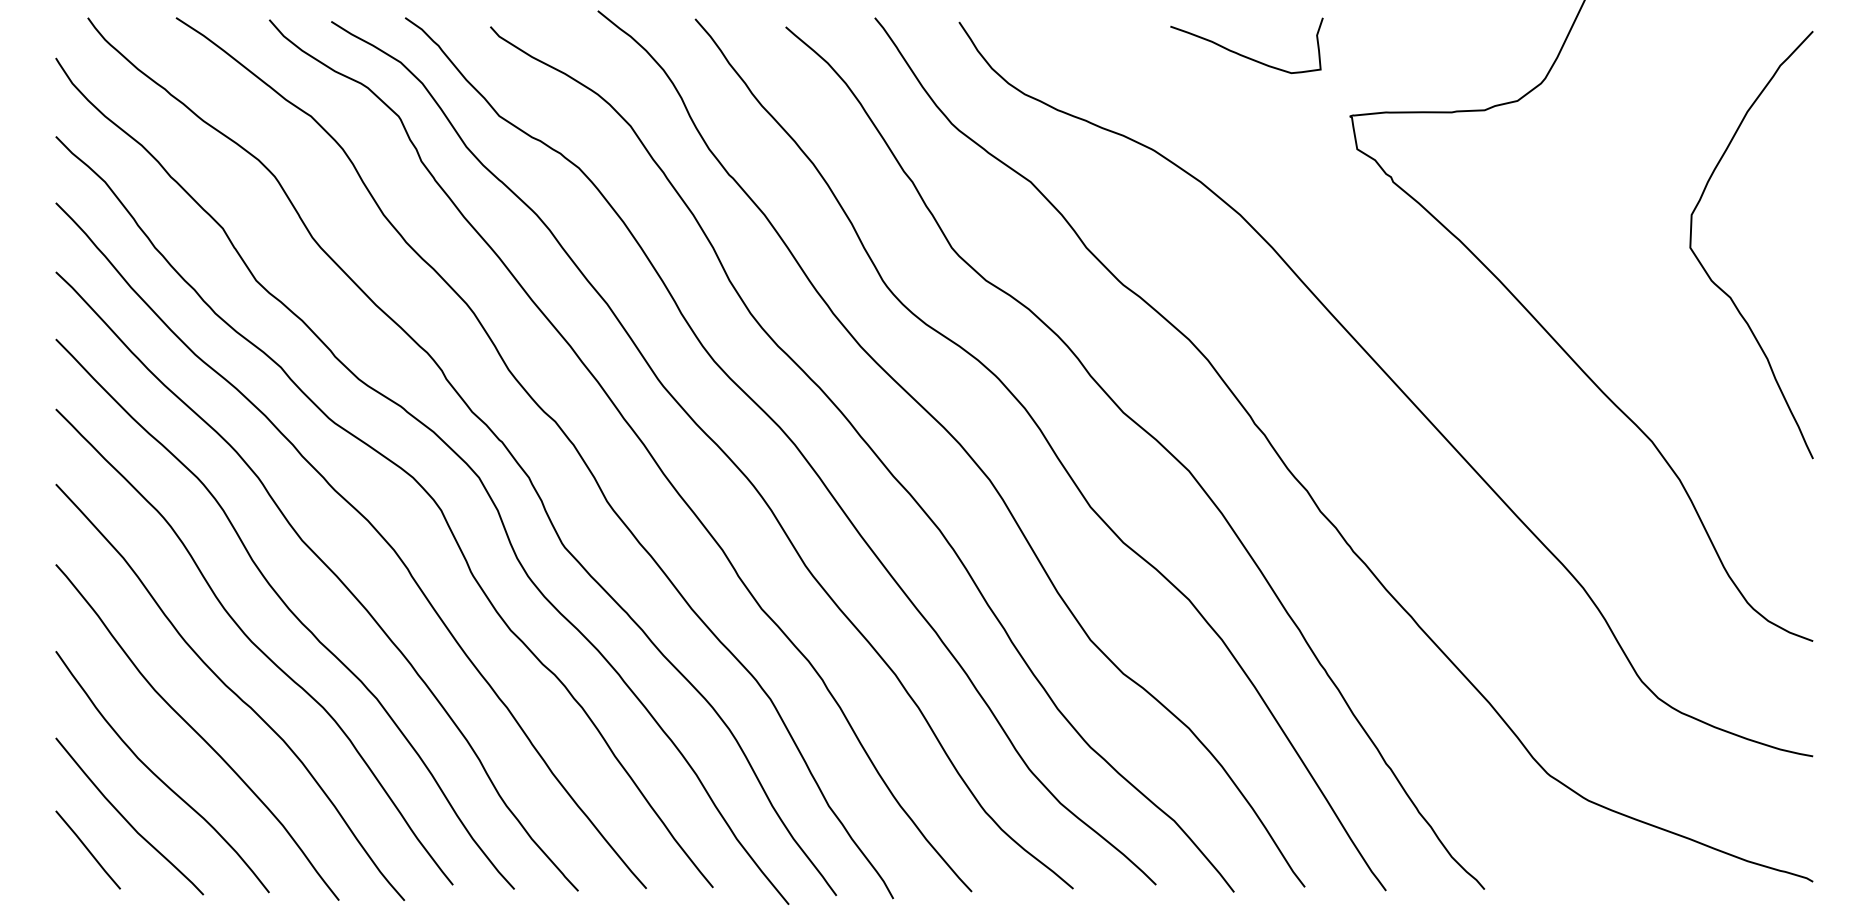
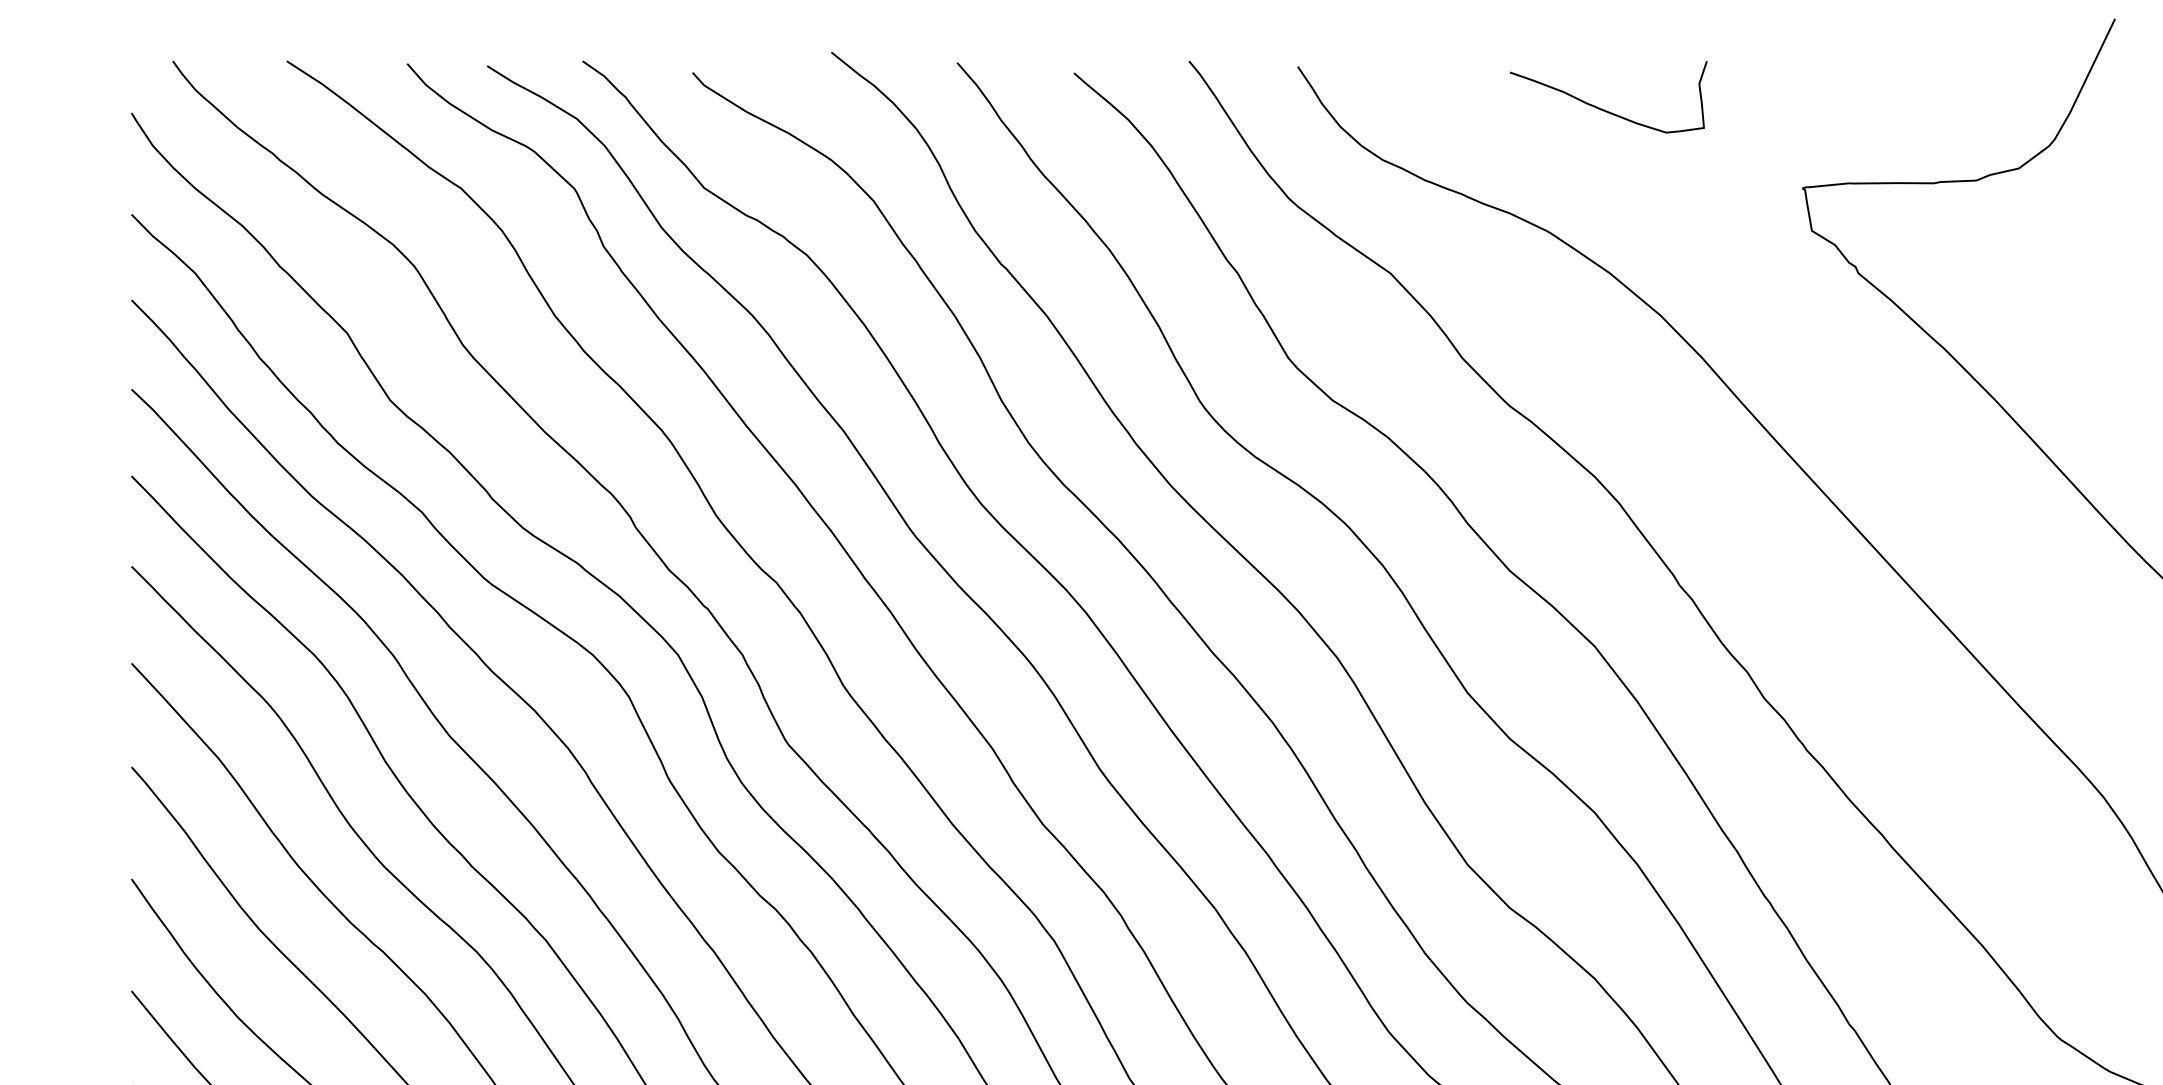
curve: (1242, 54) -> (1603, 108), moved

